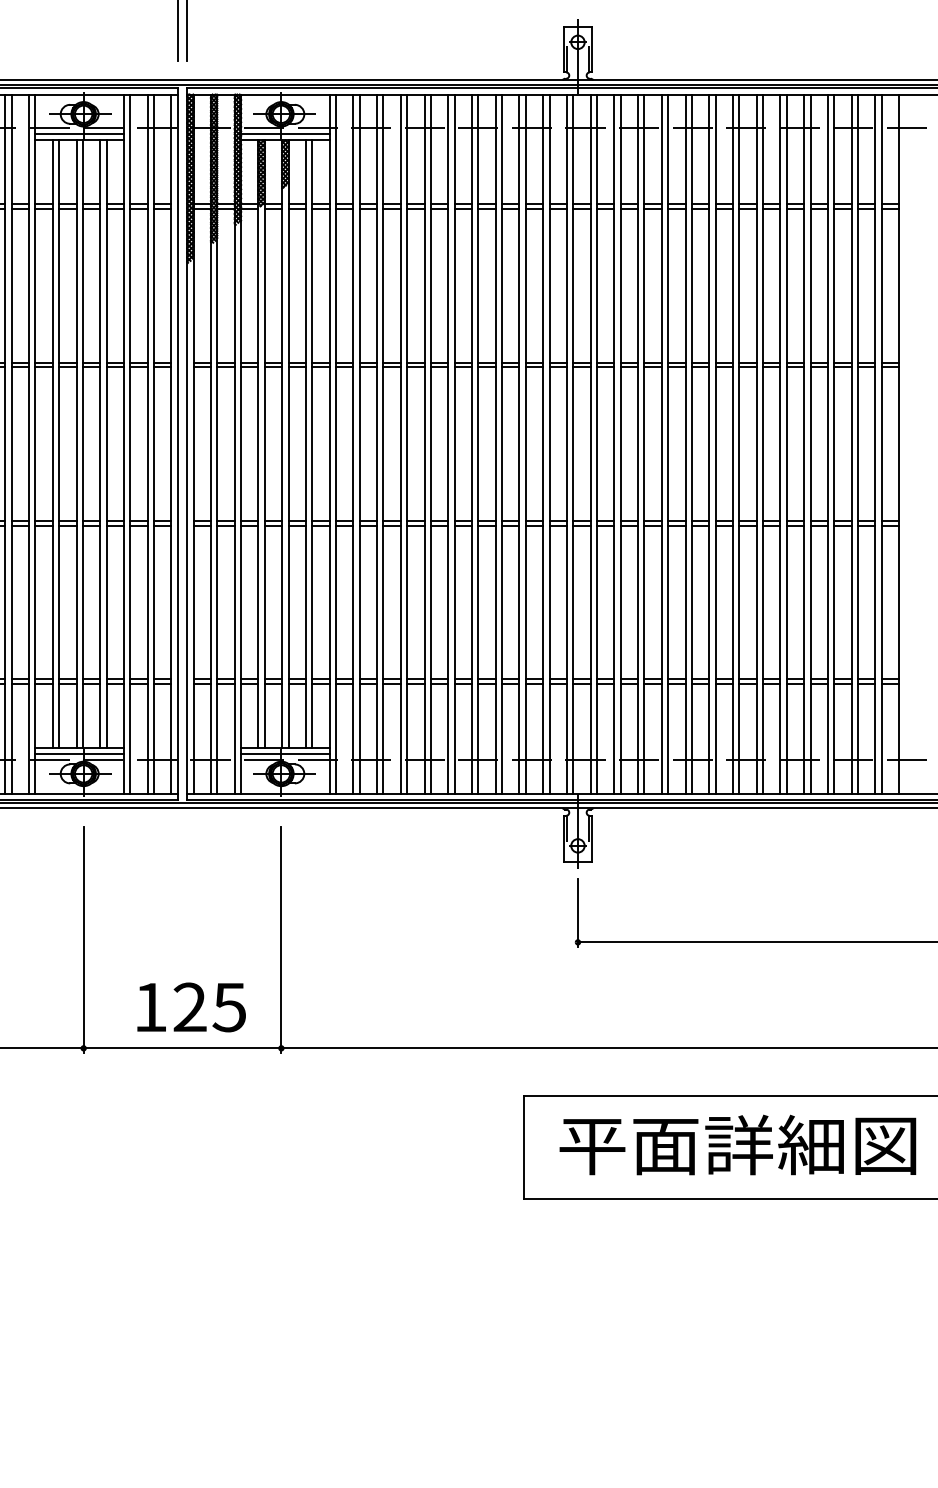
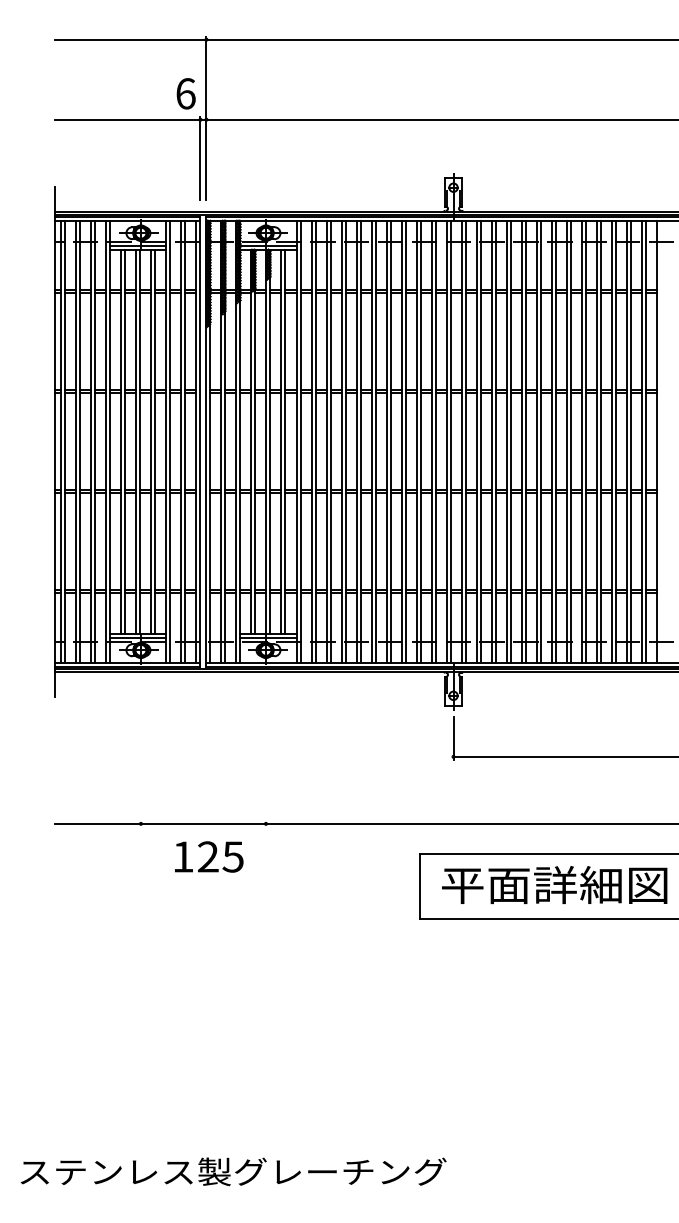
line: (82, 938) -> (140, 754), removed
line: (280, 938) -> (265, 754), removed
text: (192, 1006) -> (209, 856), moved

